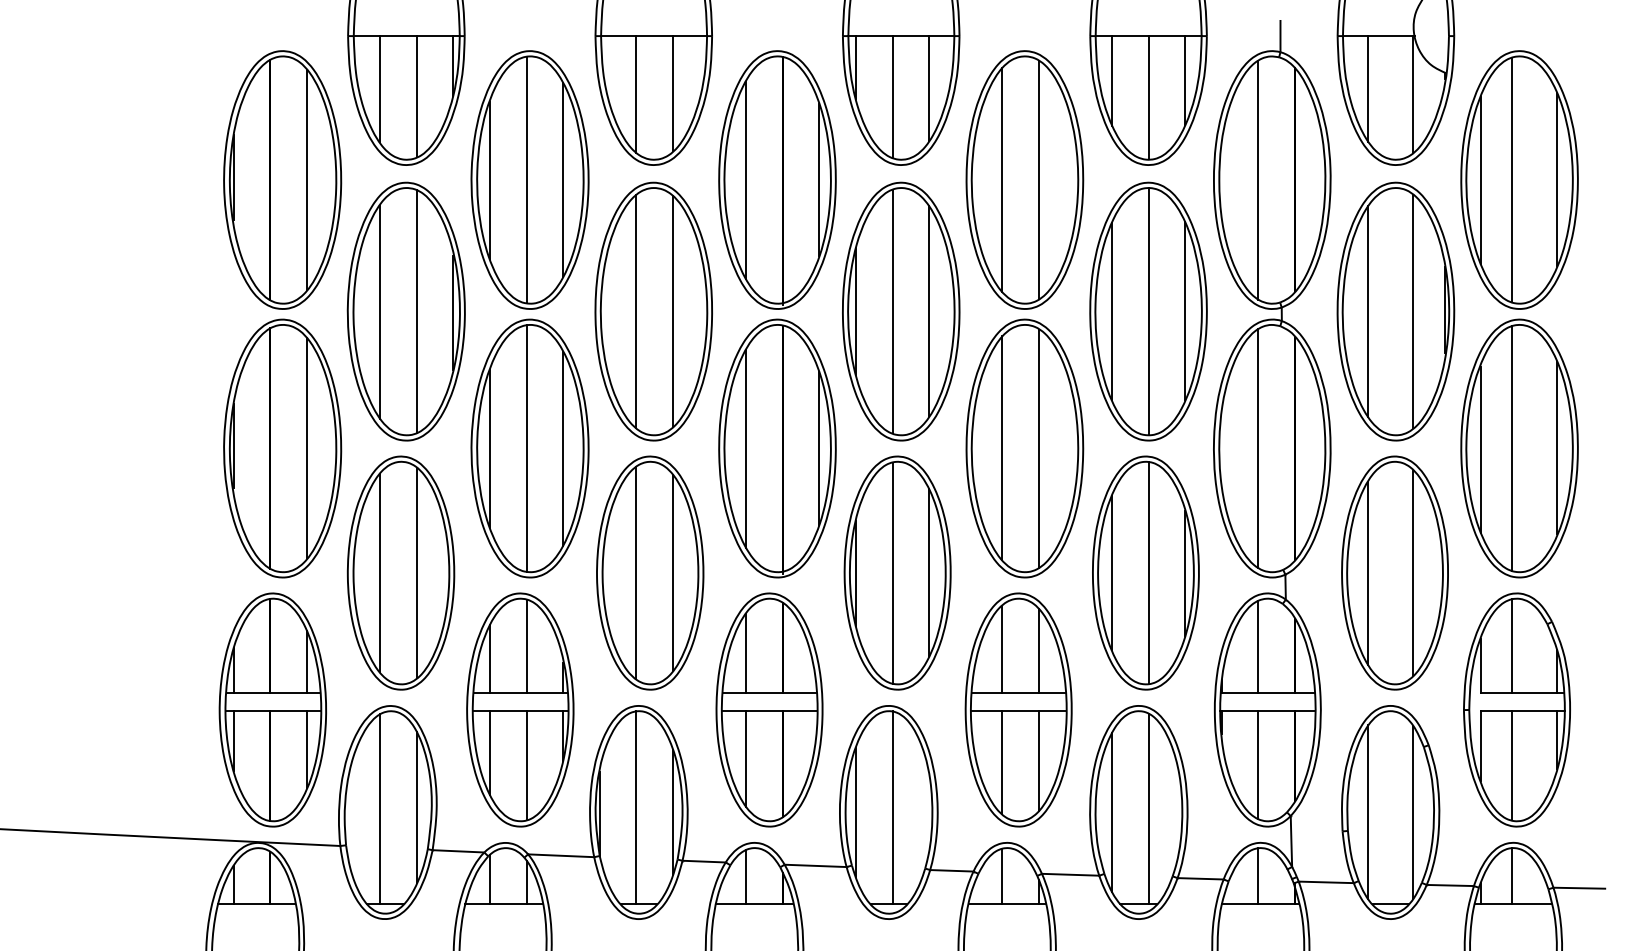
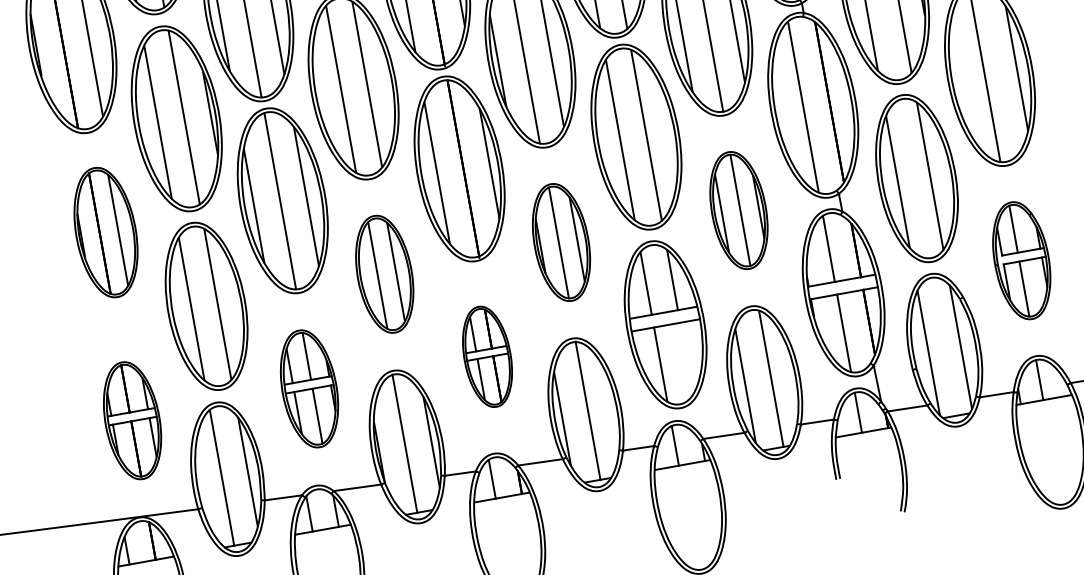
part: (282, 448) -> (105, 232), size x0.7
line: (1480, 449) -> (962, 79), removed
part: (650, 572) -> (384, 273), size x0.7
part: (897, 572) -> (561, 242), size x0.7
part: (1145, 572) -> (738, 210), size x0.7
part: (272, 709) -> (132, 420), size x0.7
part: (520, 709) -> (309, 388), size x0.7
part: (769, 709) -> (487, 356), size x0.6
part: (1516, 709) -> (1021, 260), size x0.7
line: (1038, 760) -> (686, 358), removed

